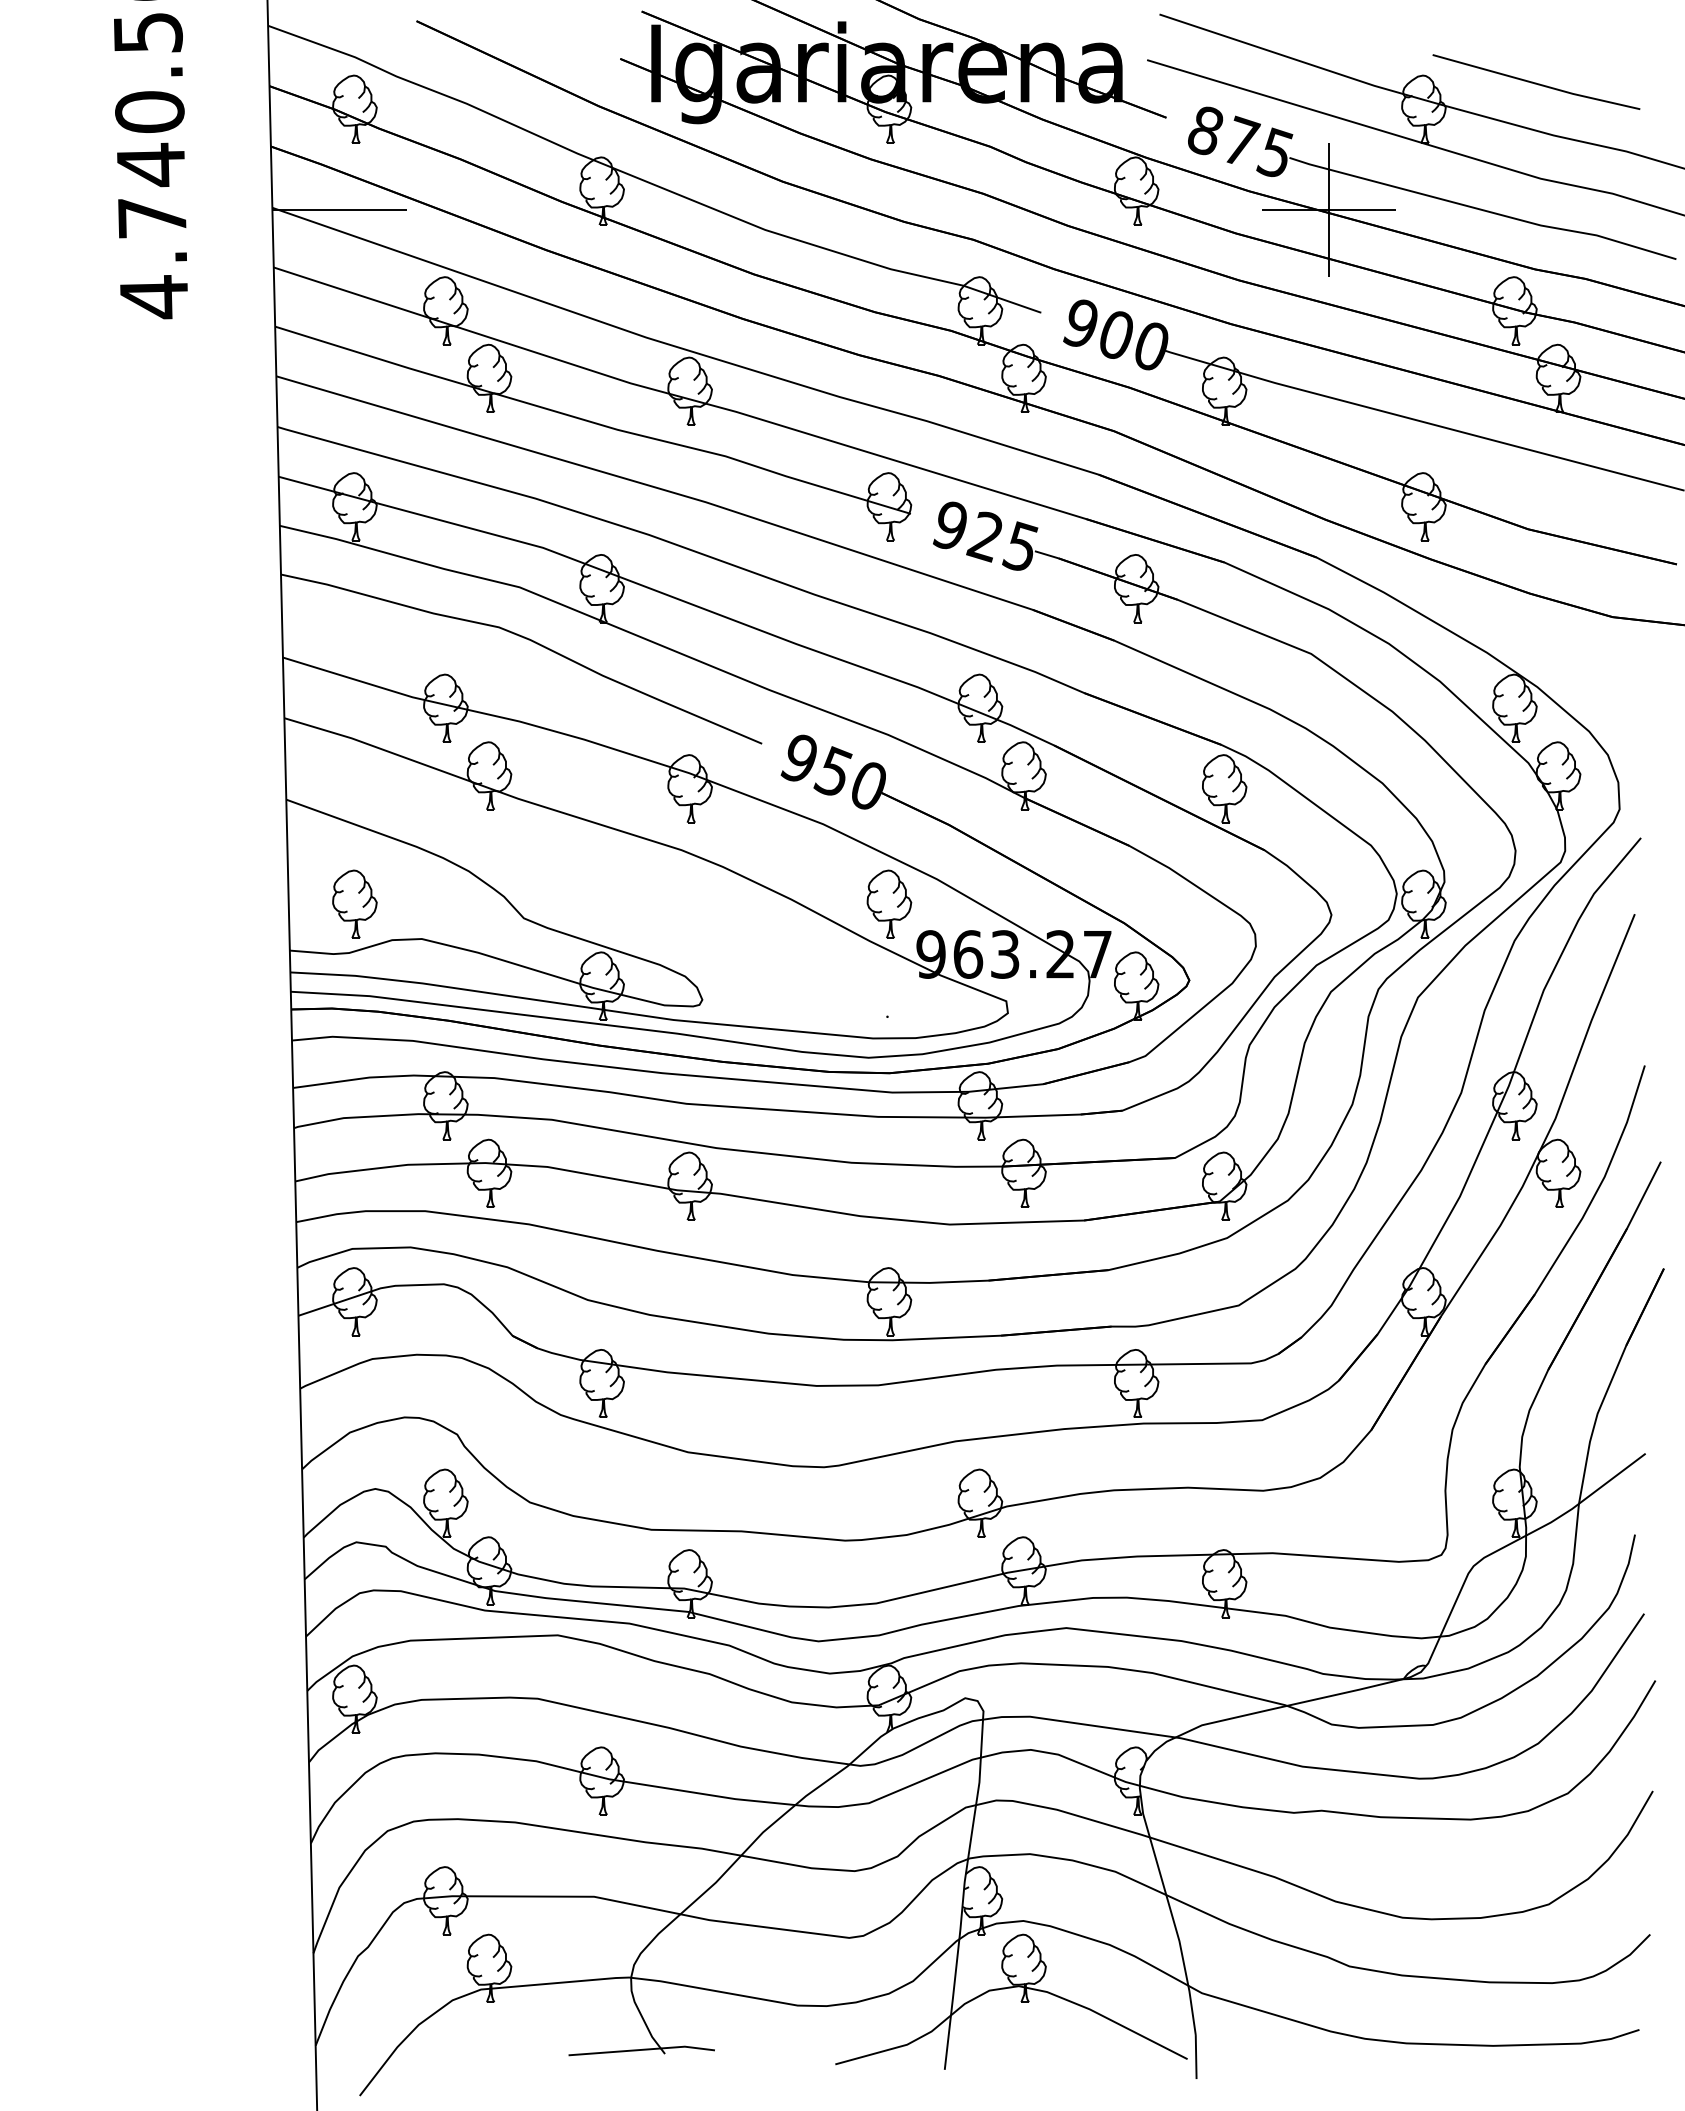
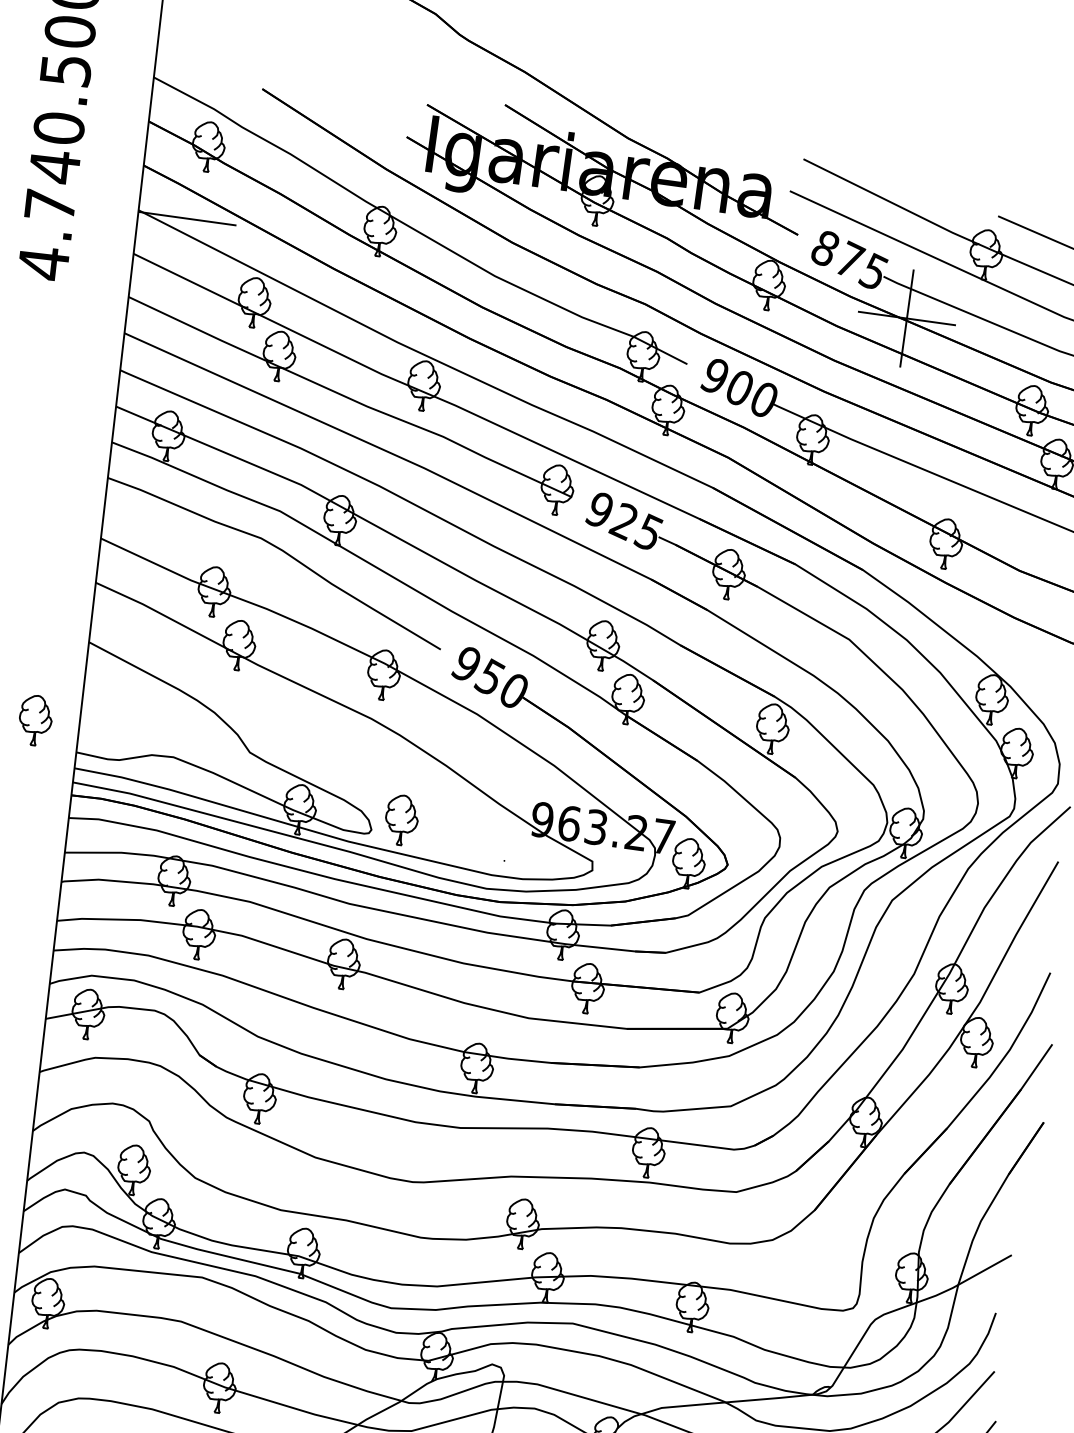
part: (354, 903) -> (35, 719), moved
part: (889, 903) -> (401, 819), moved

